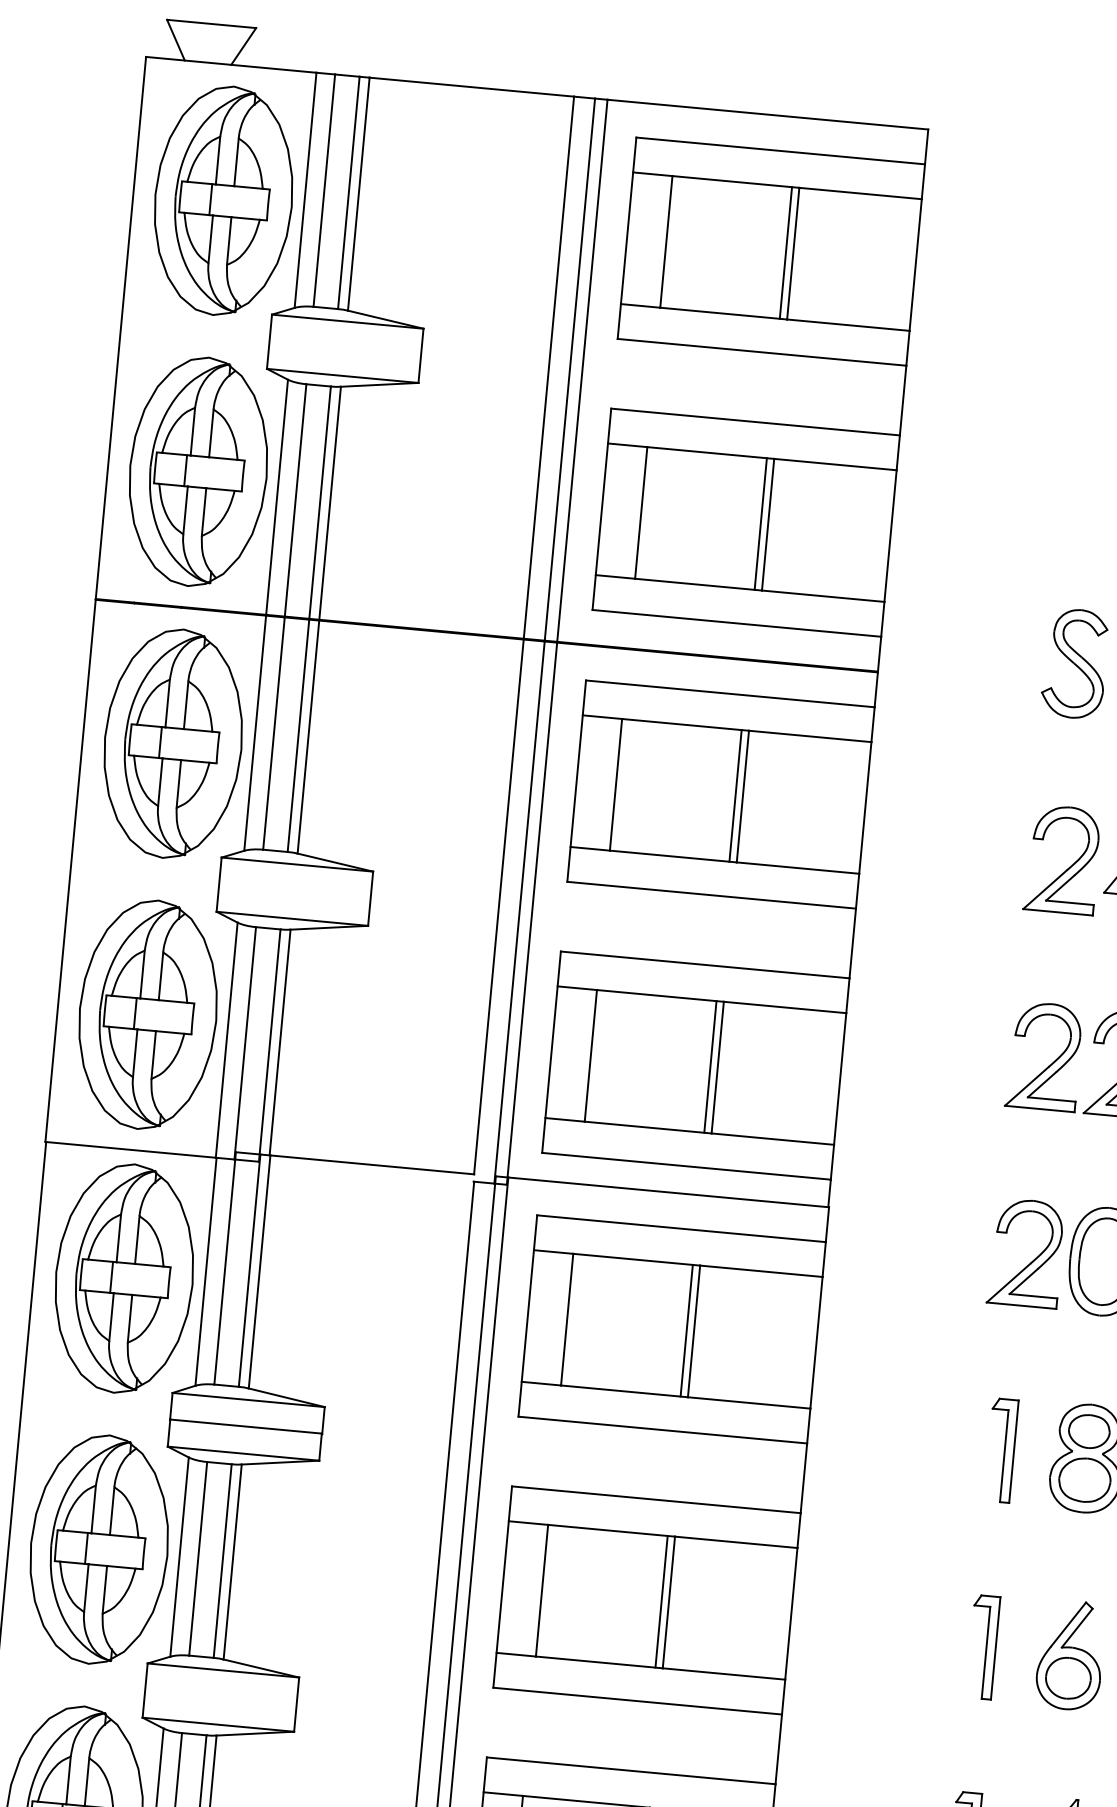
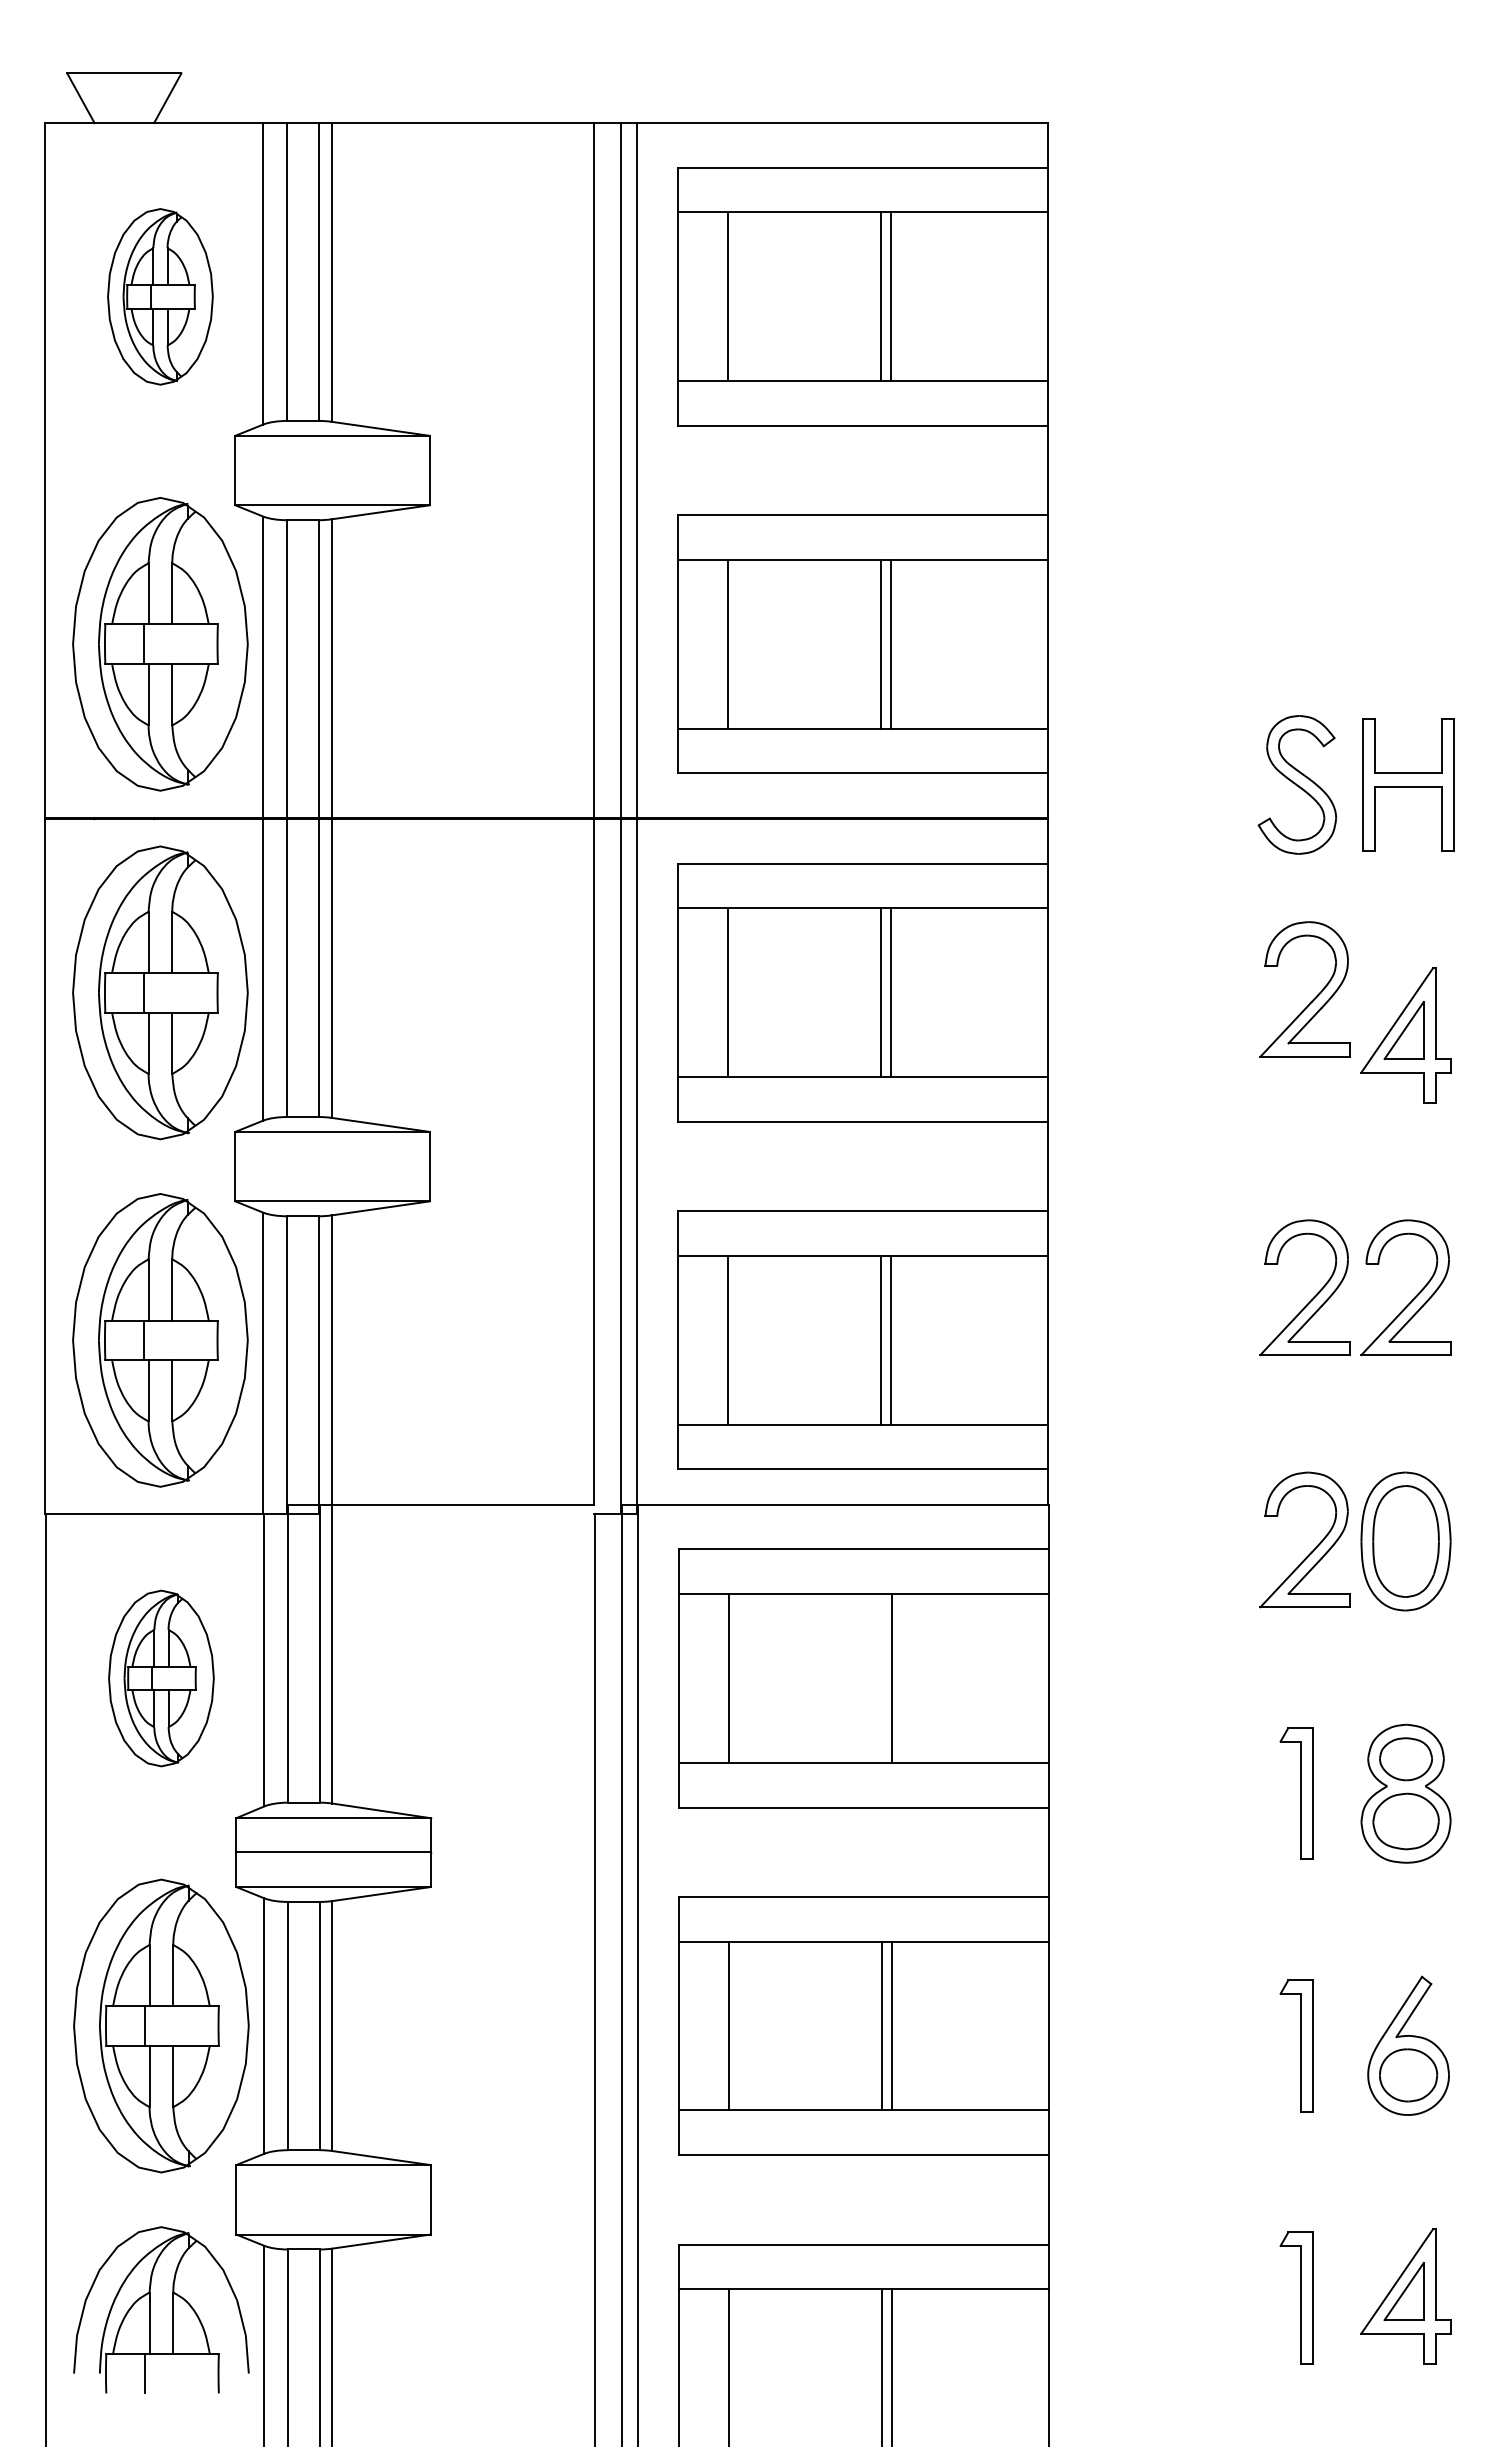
part: (223, 200) -> (160, 296), size x0.6
part: (1068, 867) -> (1313, 998), moved
part: (124, 1278) -> (161, 1678), size x0.6
line: (686, 1330) -> (882, 1678), removed

